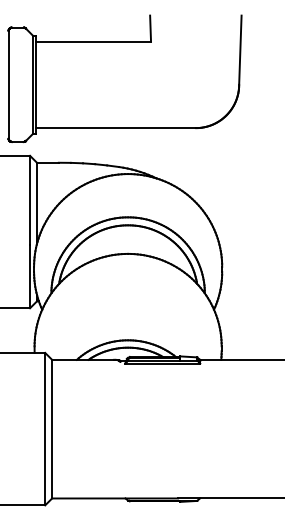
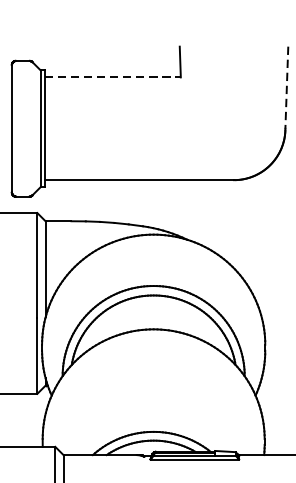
line: (94, 41) -> (113, 77), solid -> dashed
line: (240, 50) -> (286, 88), solid -> dashed

